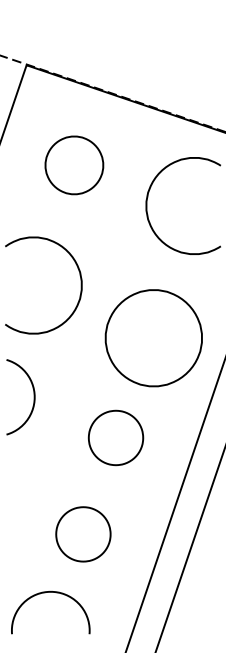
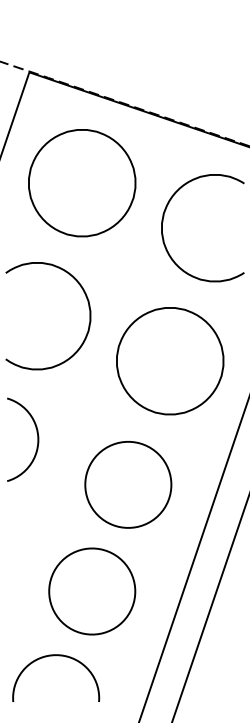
part: (74, 165) -> (82, 183), size x1.67
part: (153, 338) -> (169, 361), moved
part: (115, 437) -> (127, 484), size x1.43
part: (83, 534) -> (92, 591), size x1.43

